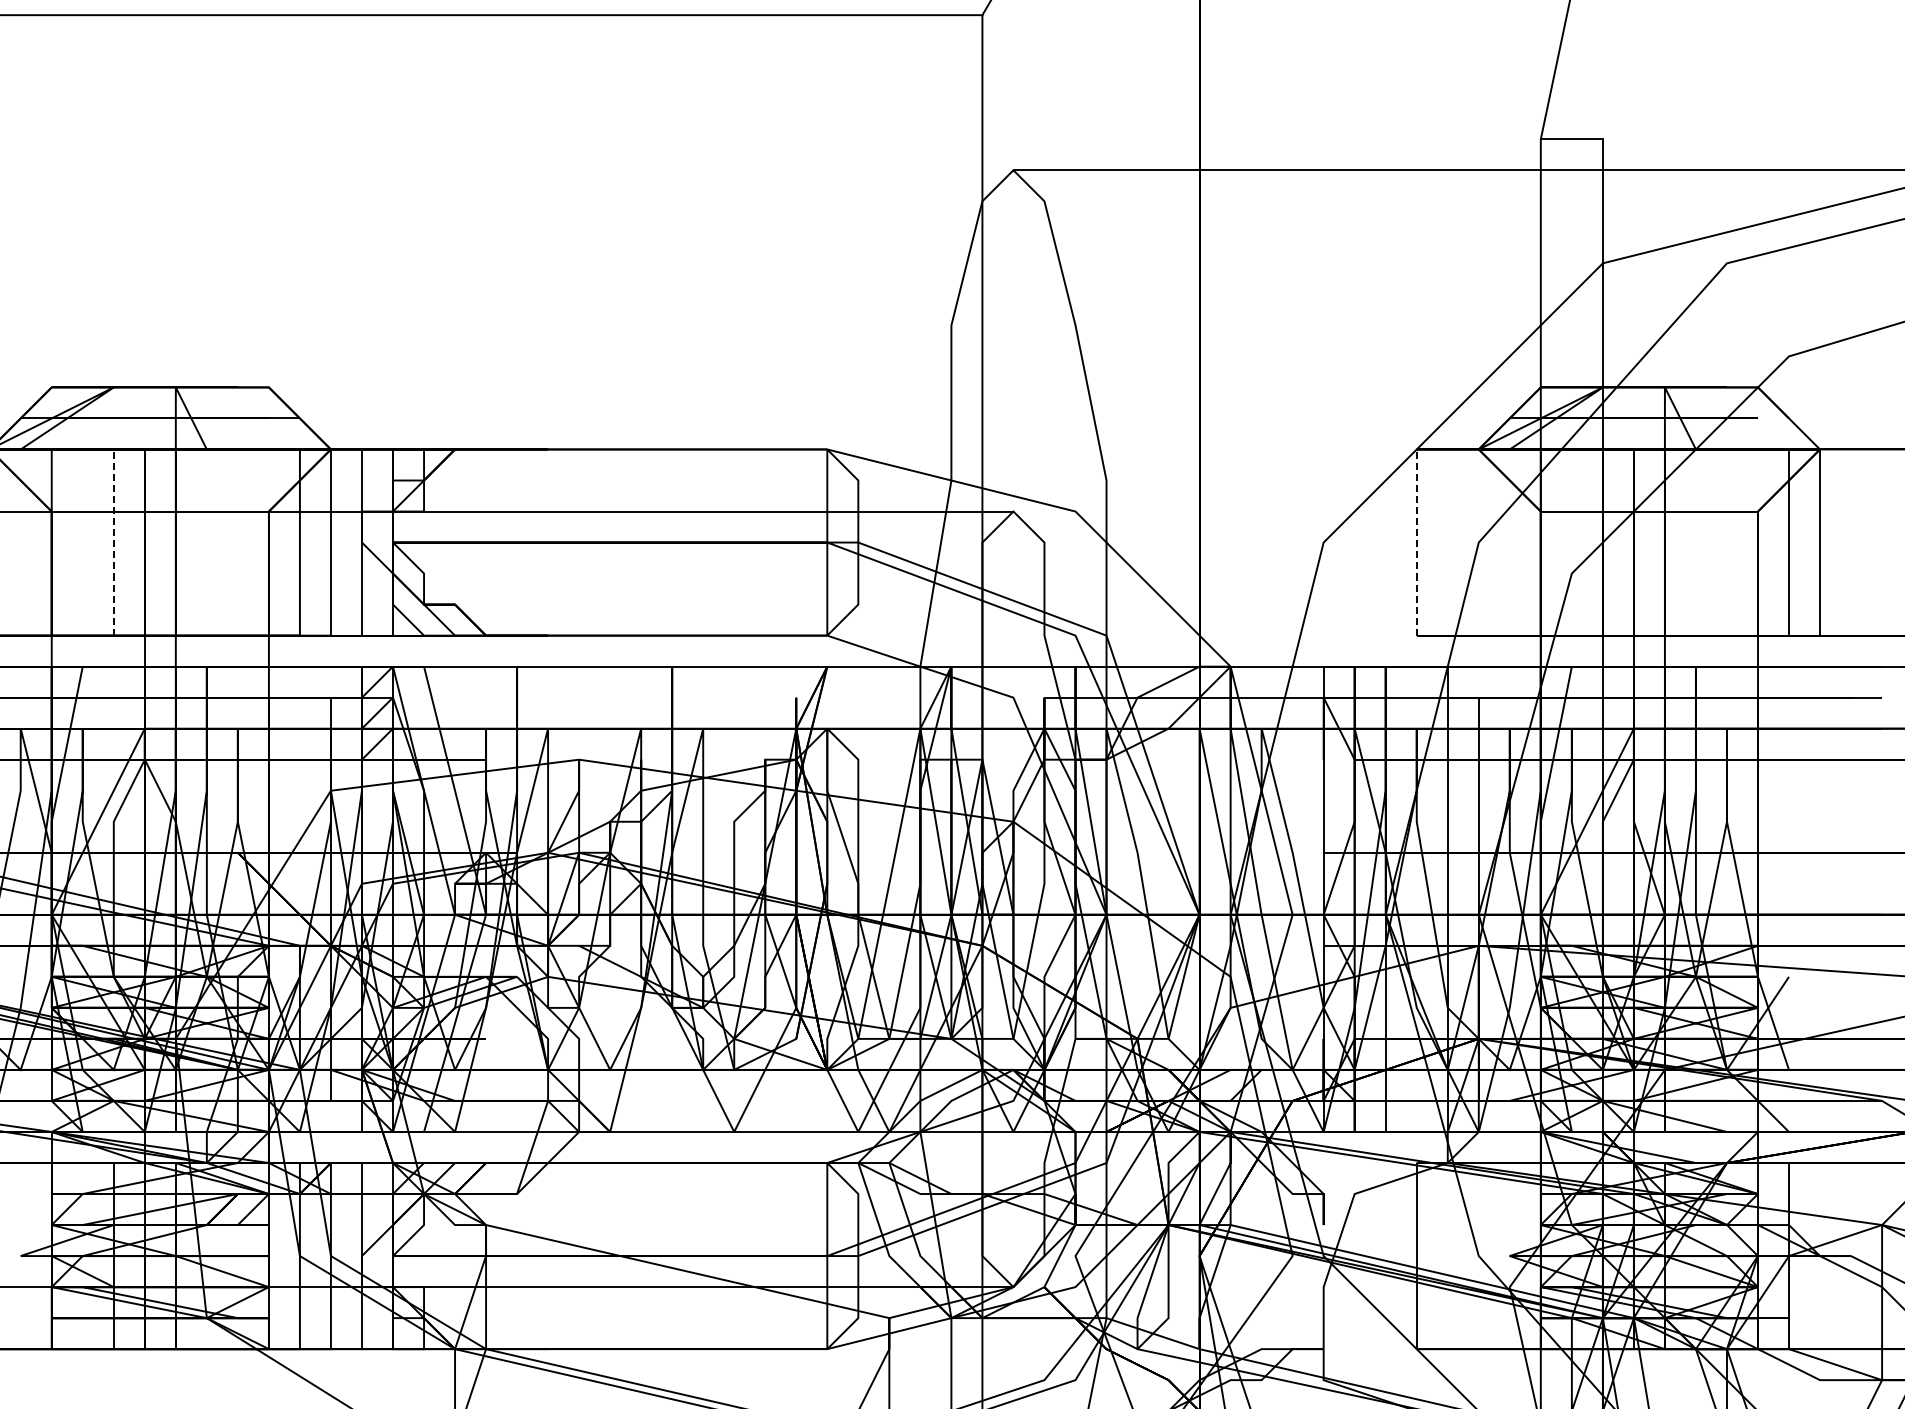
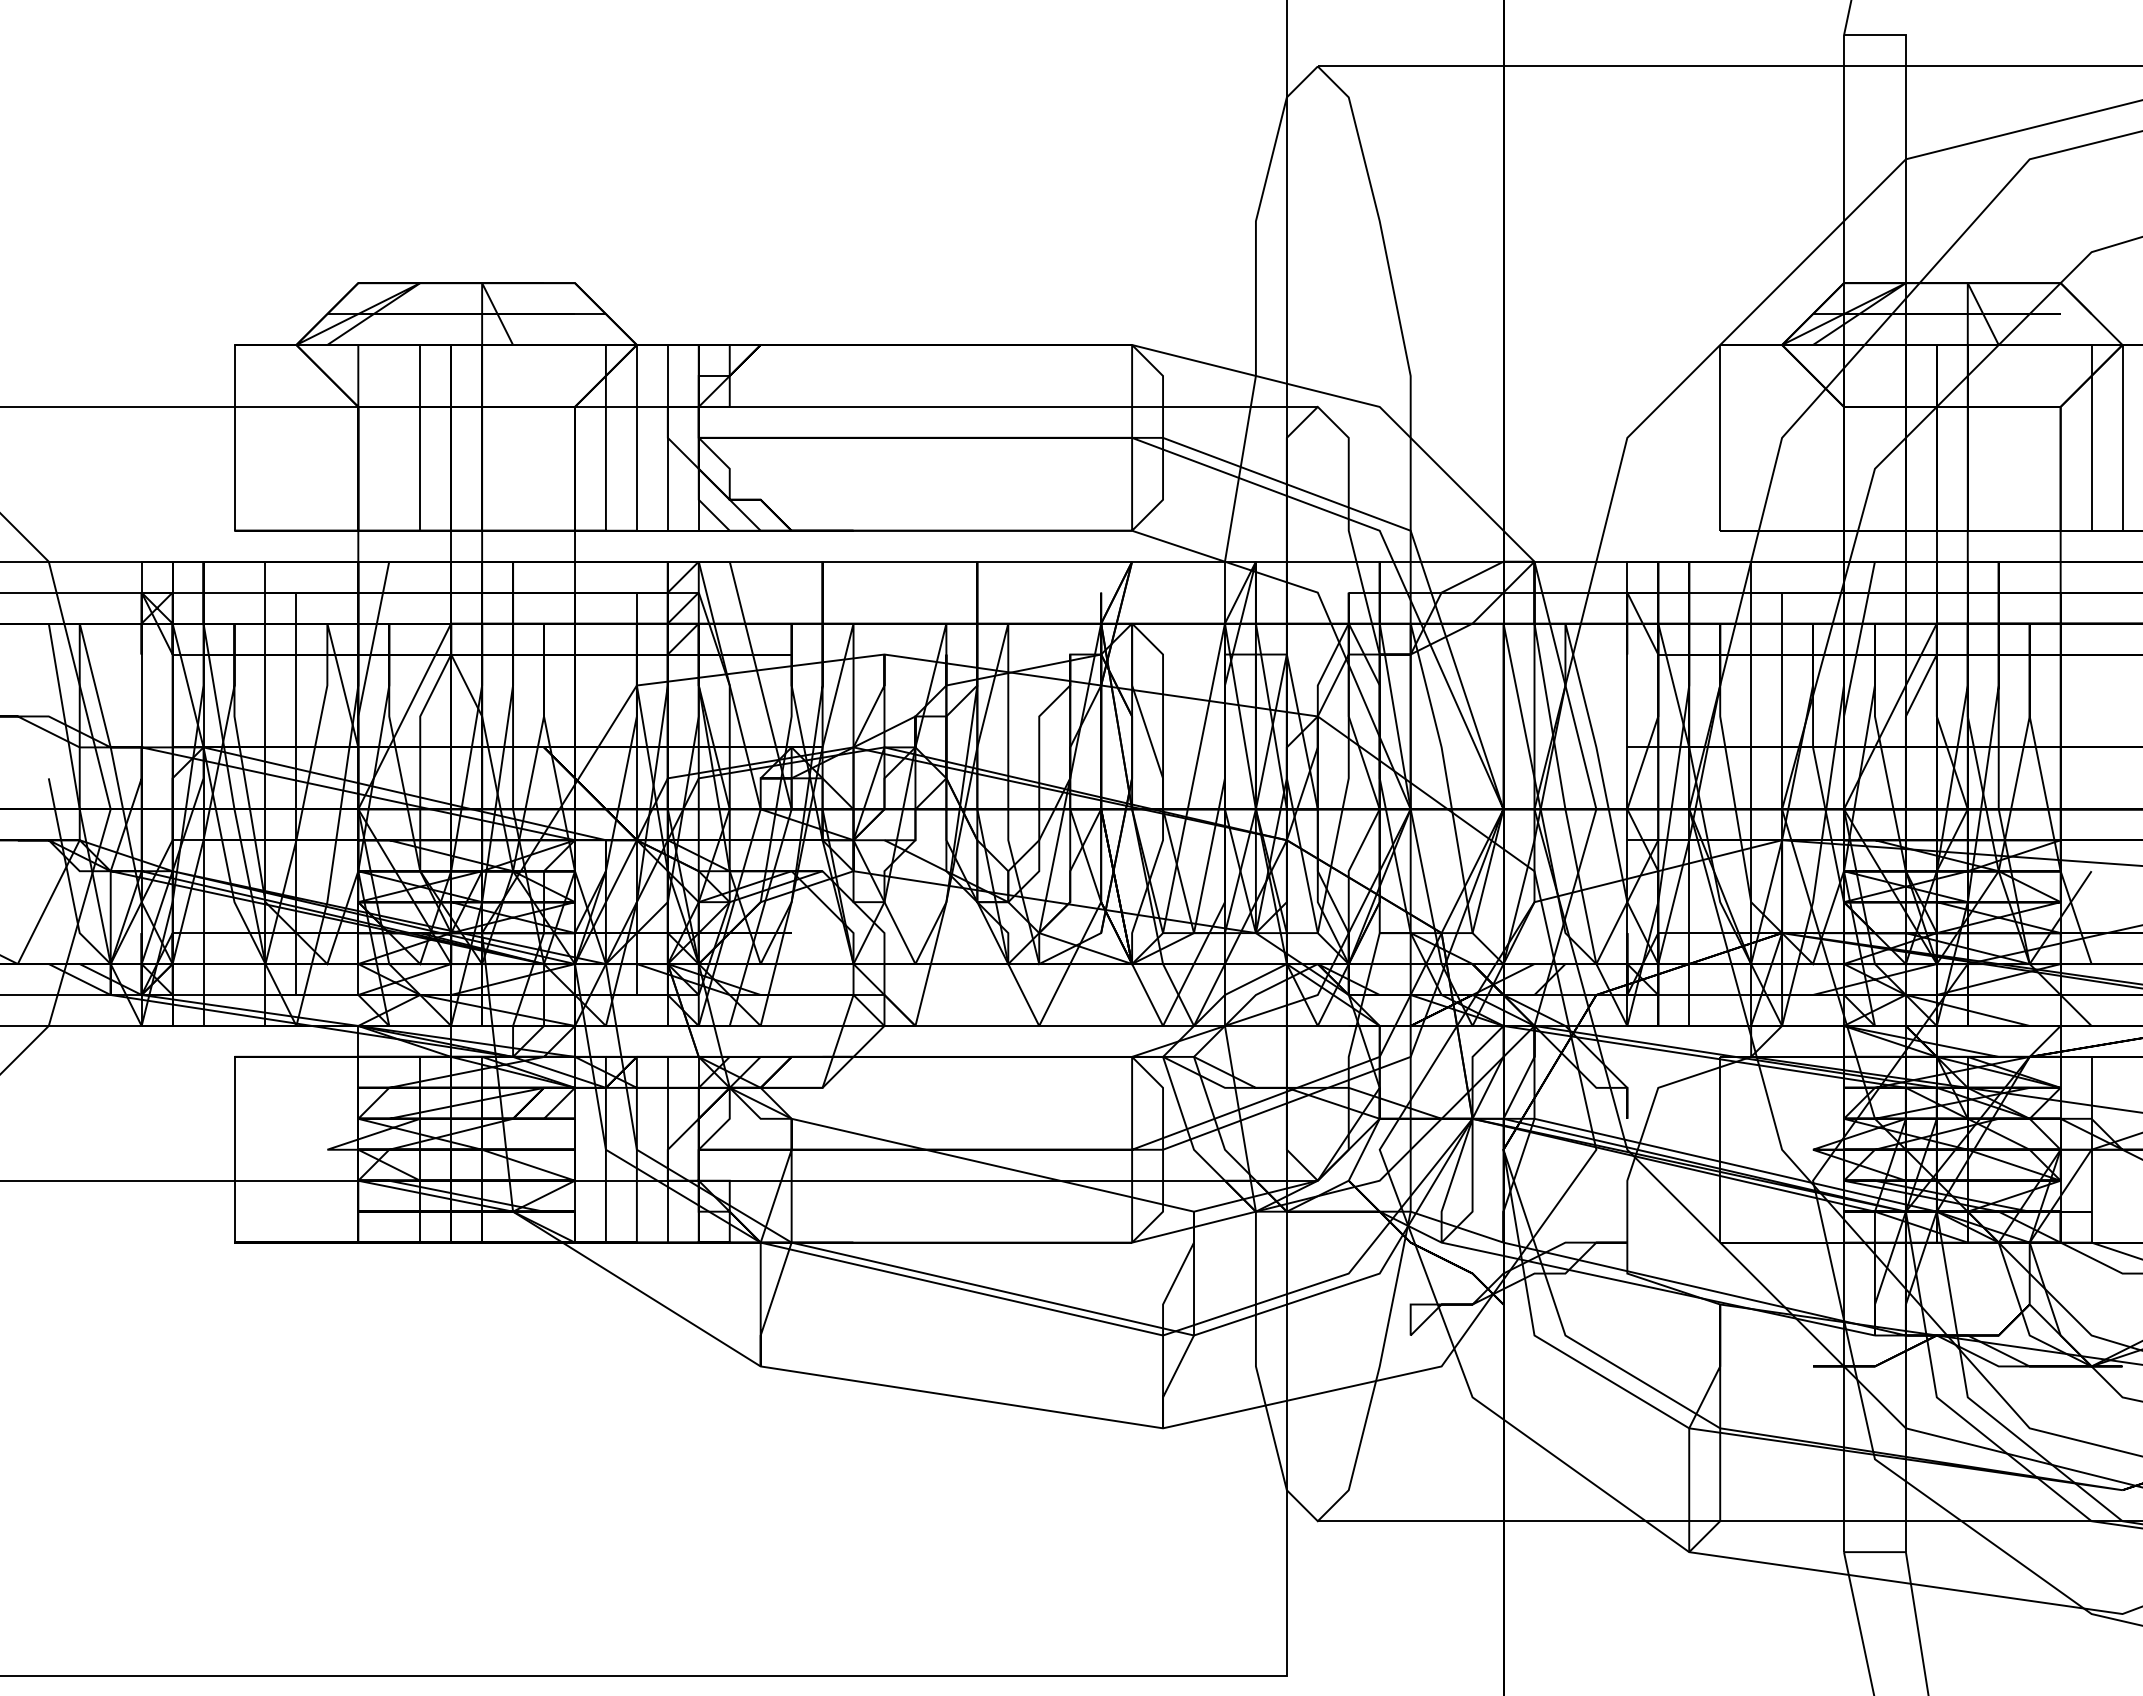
line: (114, 542) -> (420, 437), dashed -> solid
line: (1417, 542) -> (1720, 437), dashed -> solid

